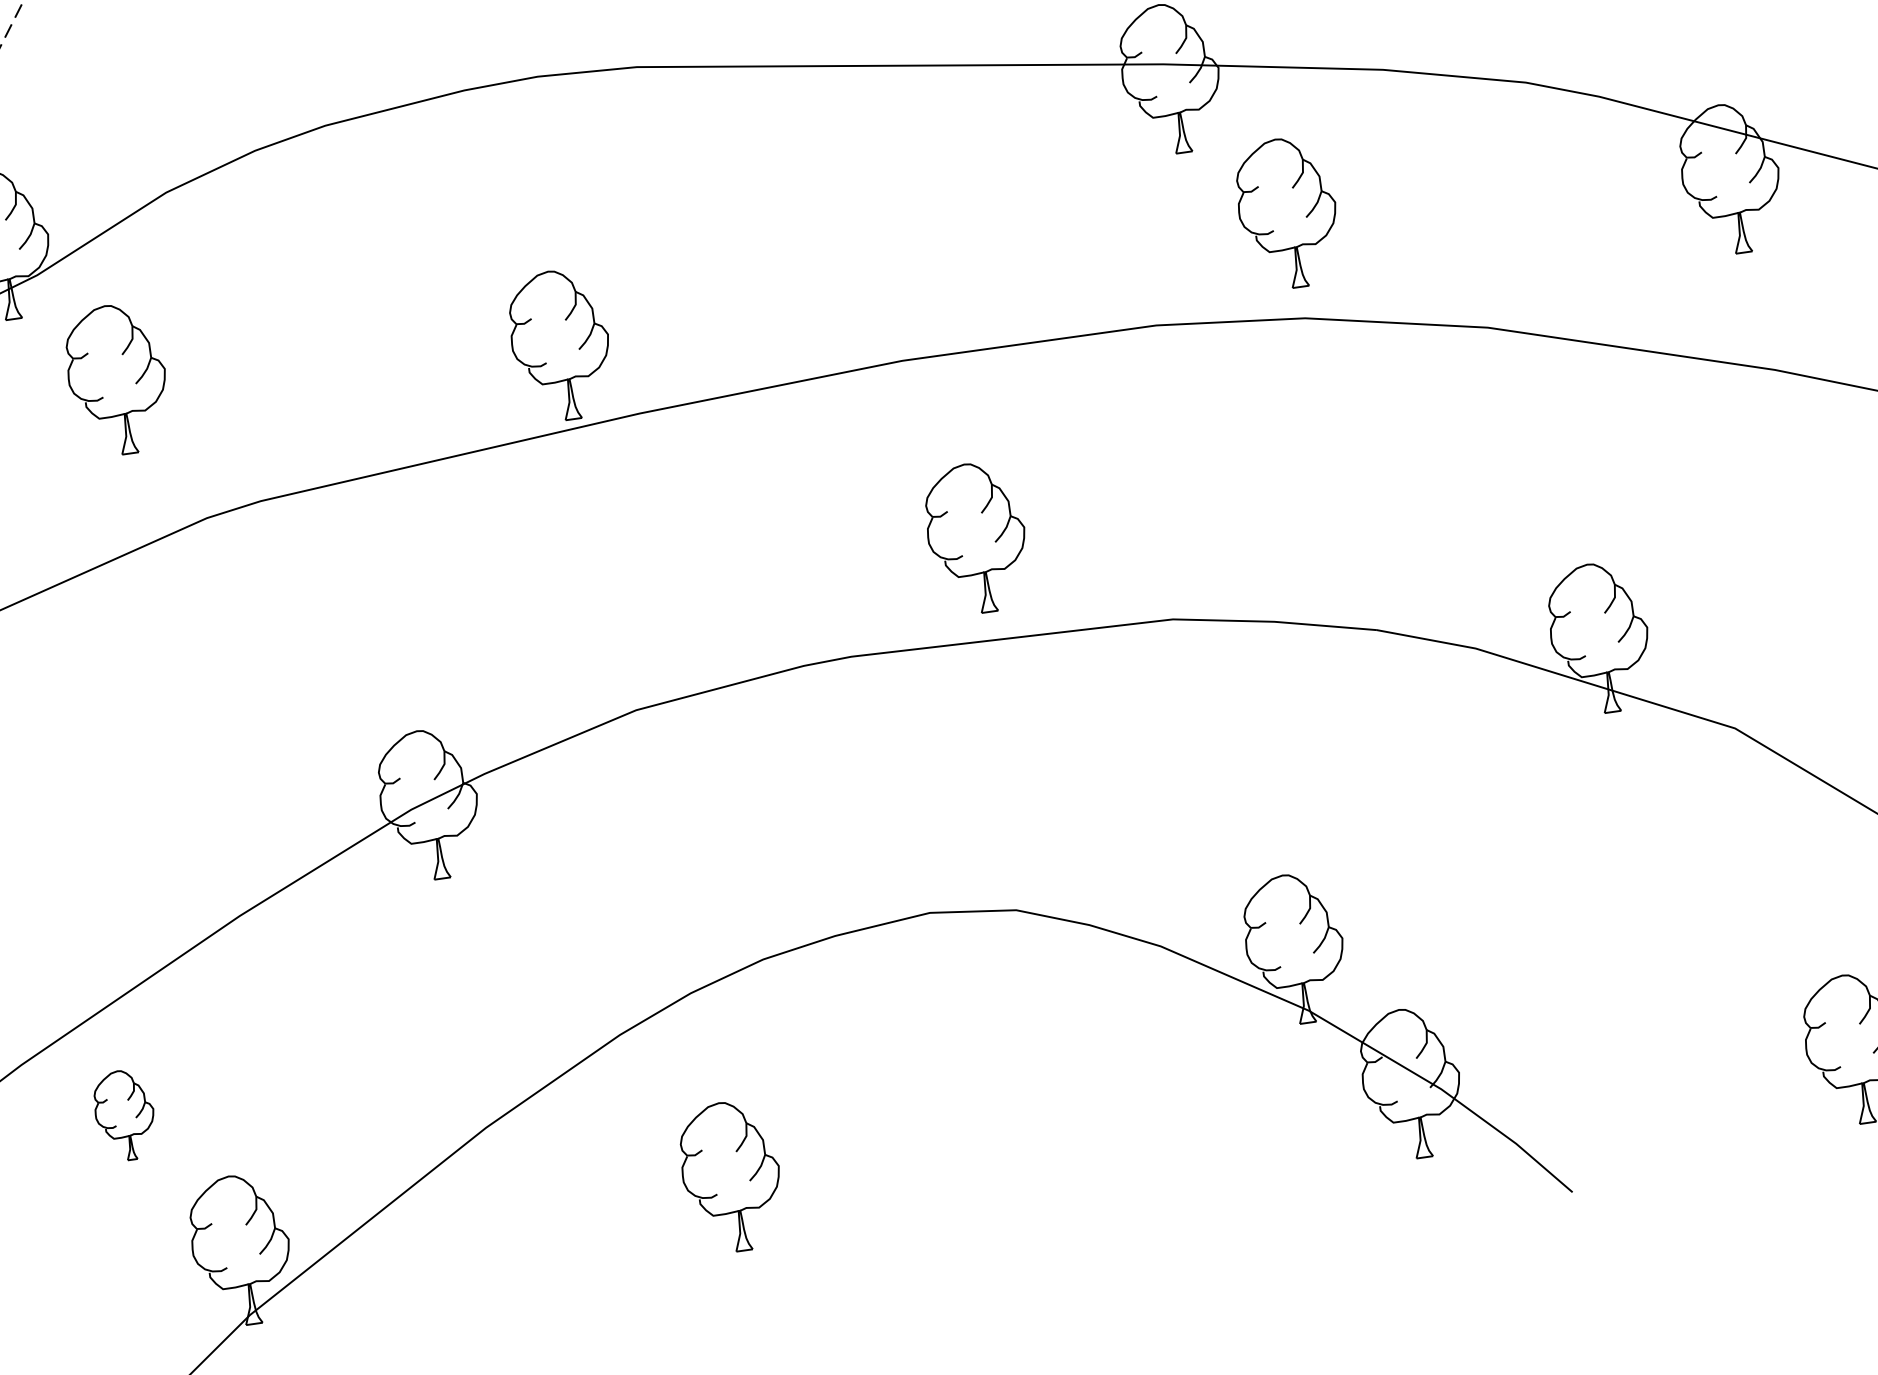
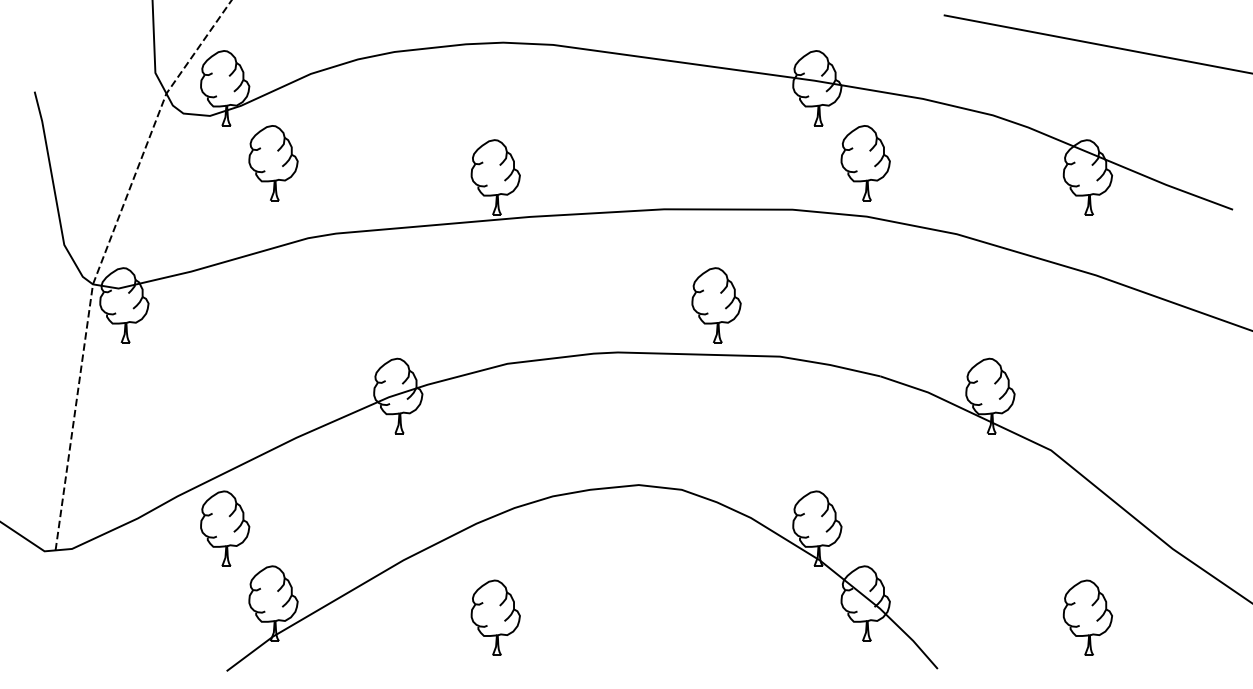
part: (976, 538) -> (716, 305), moved
part: (125, 1115) -> (225, 528), size x1.67
part: (730, 1176) -> (495, 617), moved

